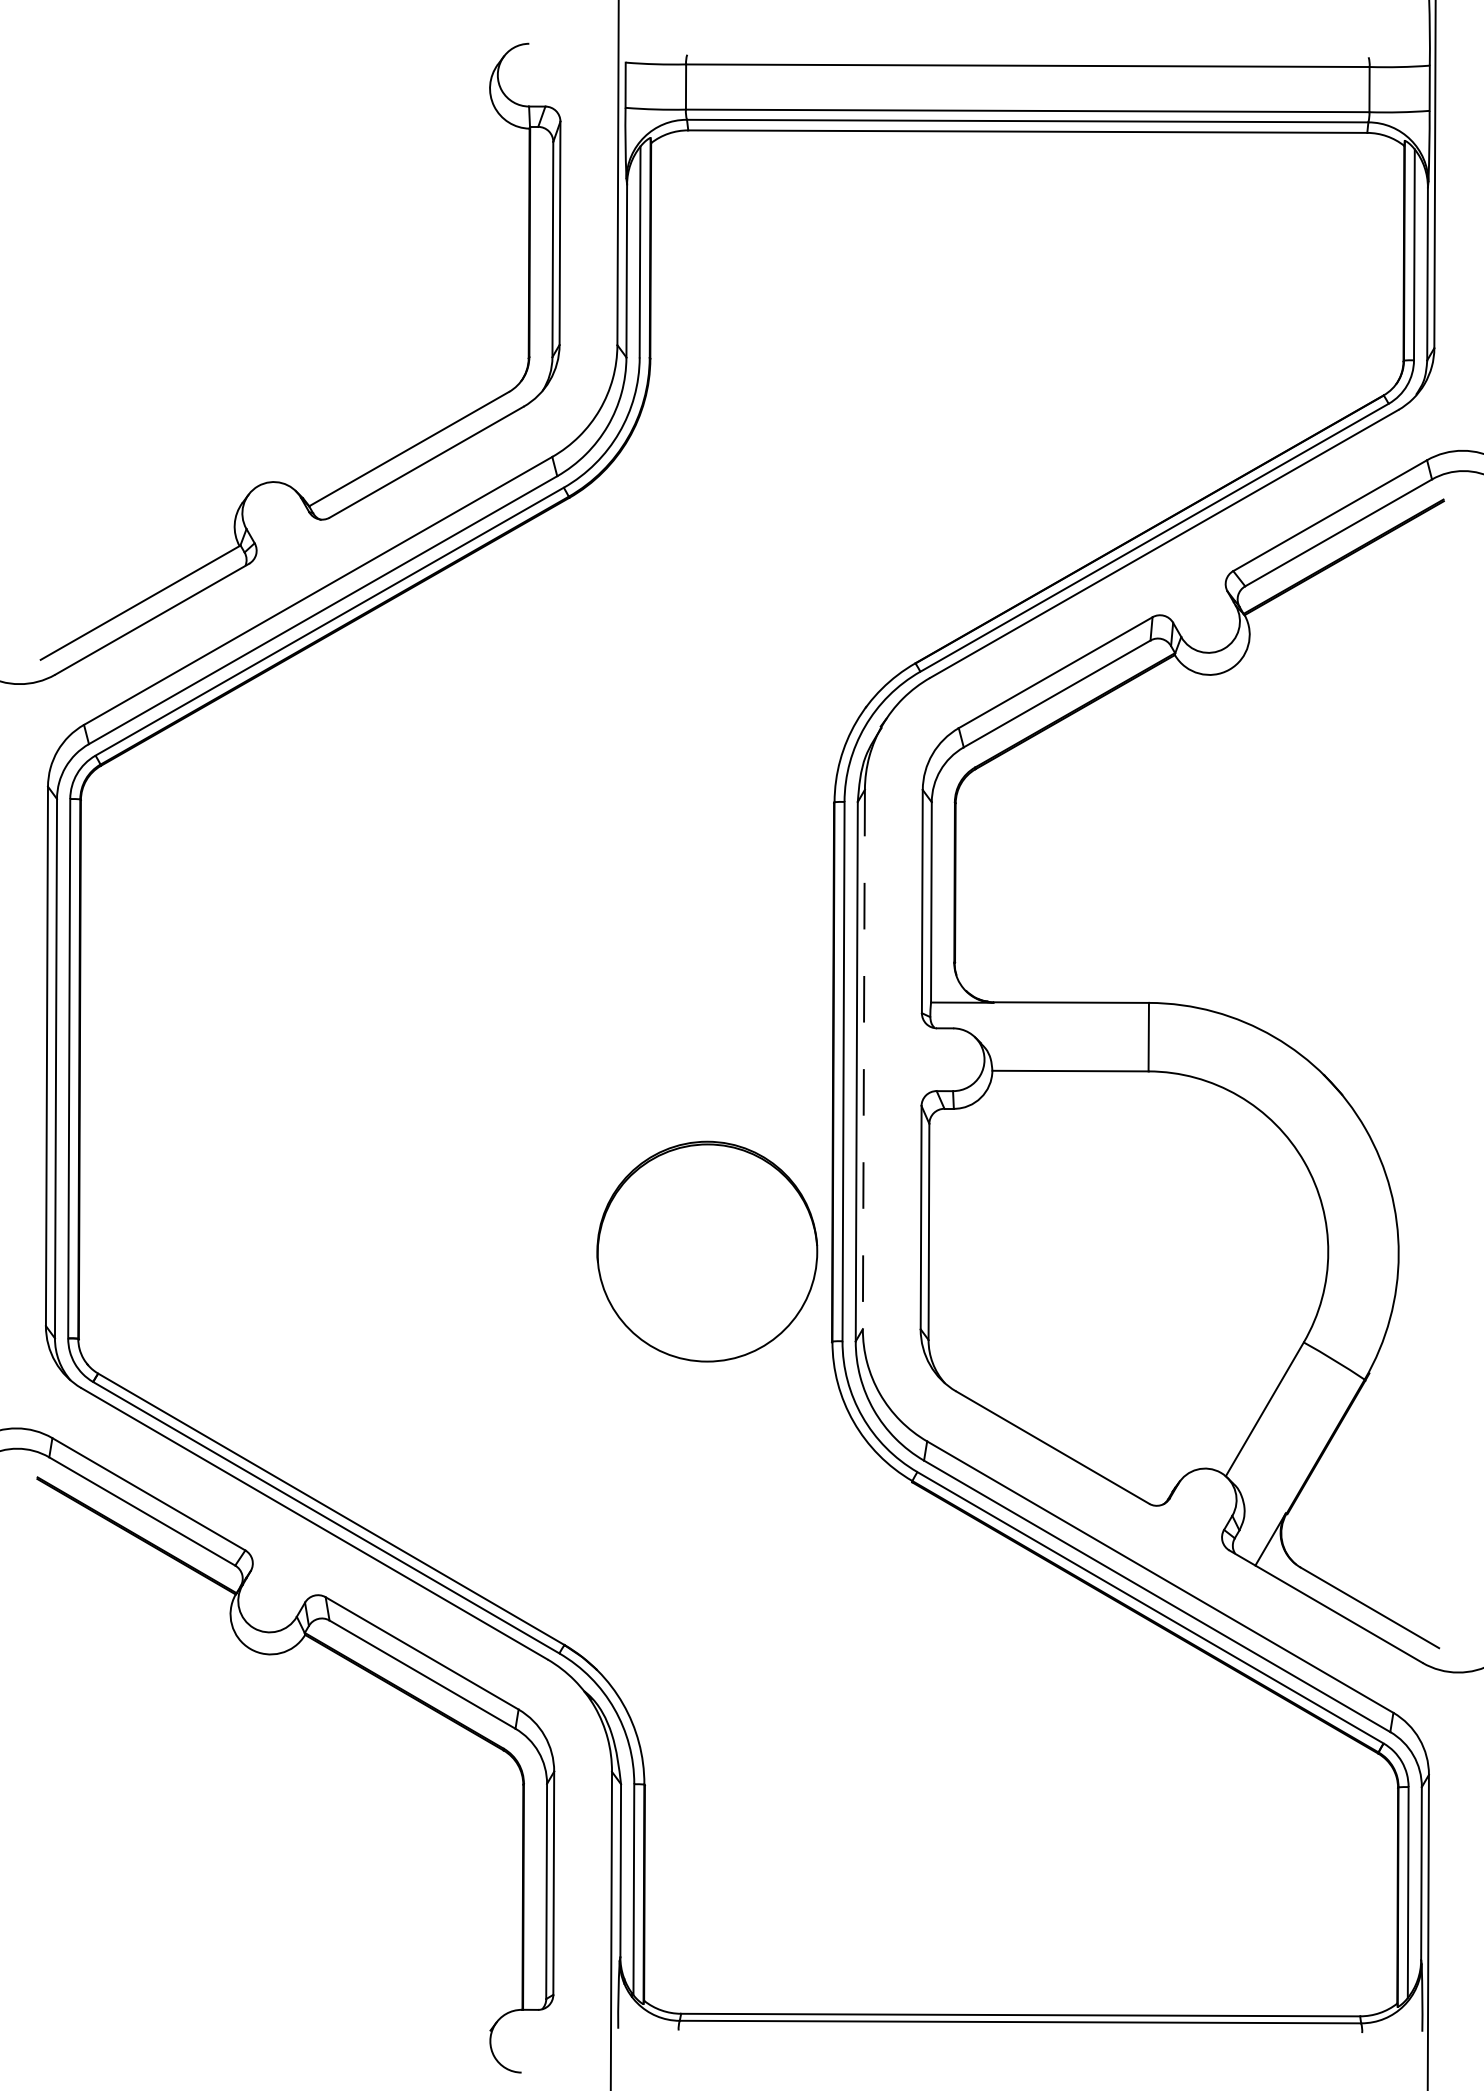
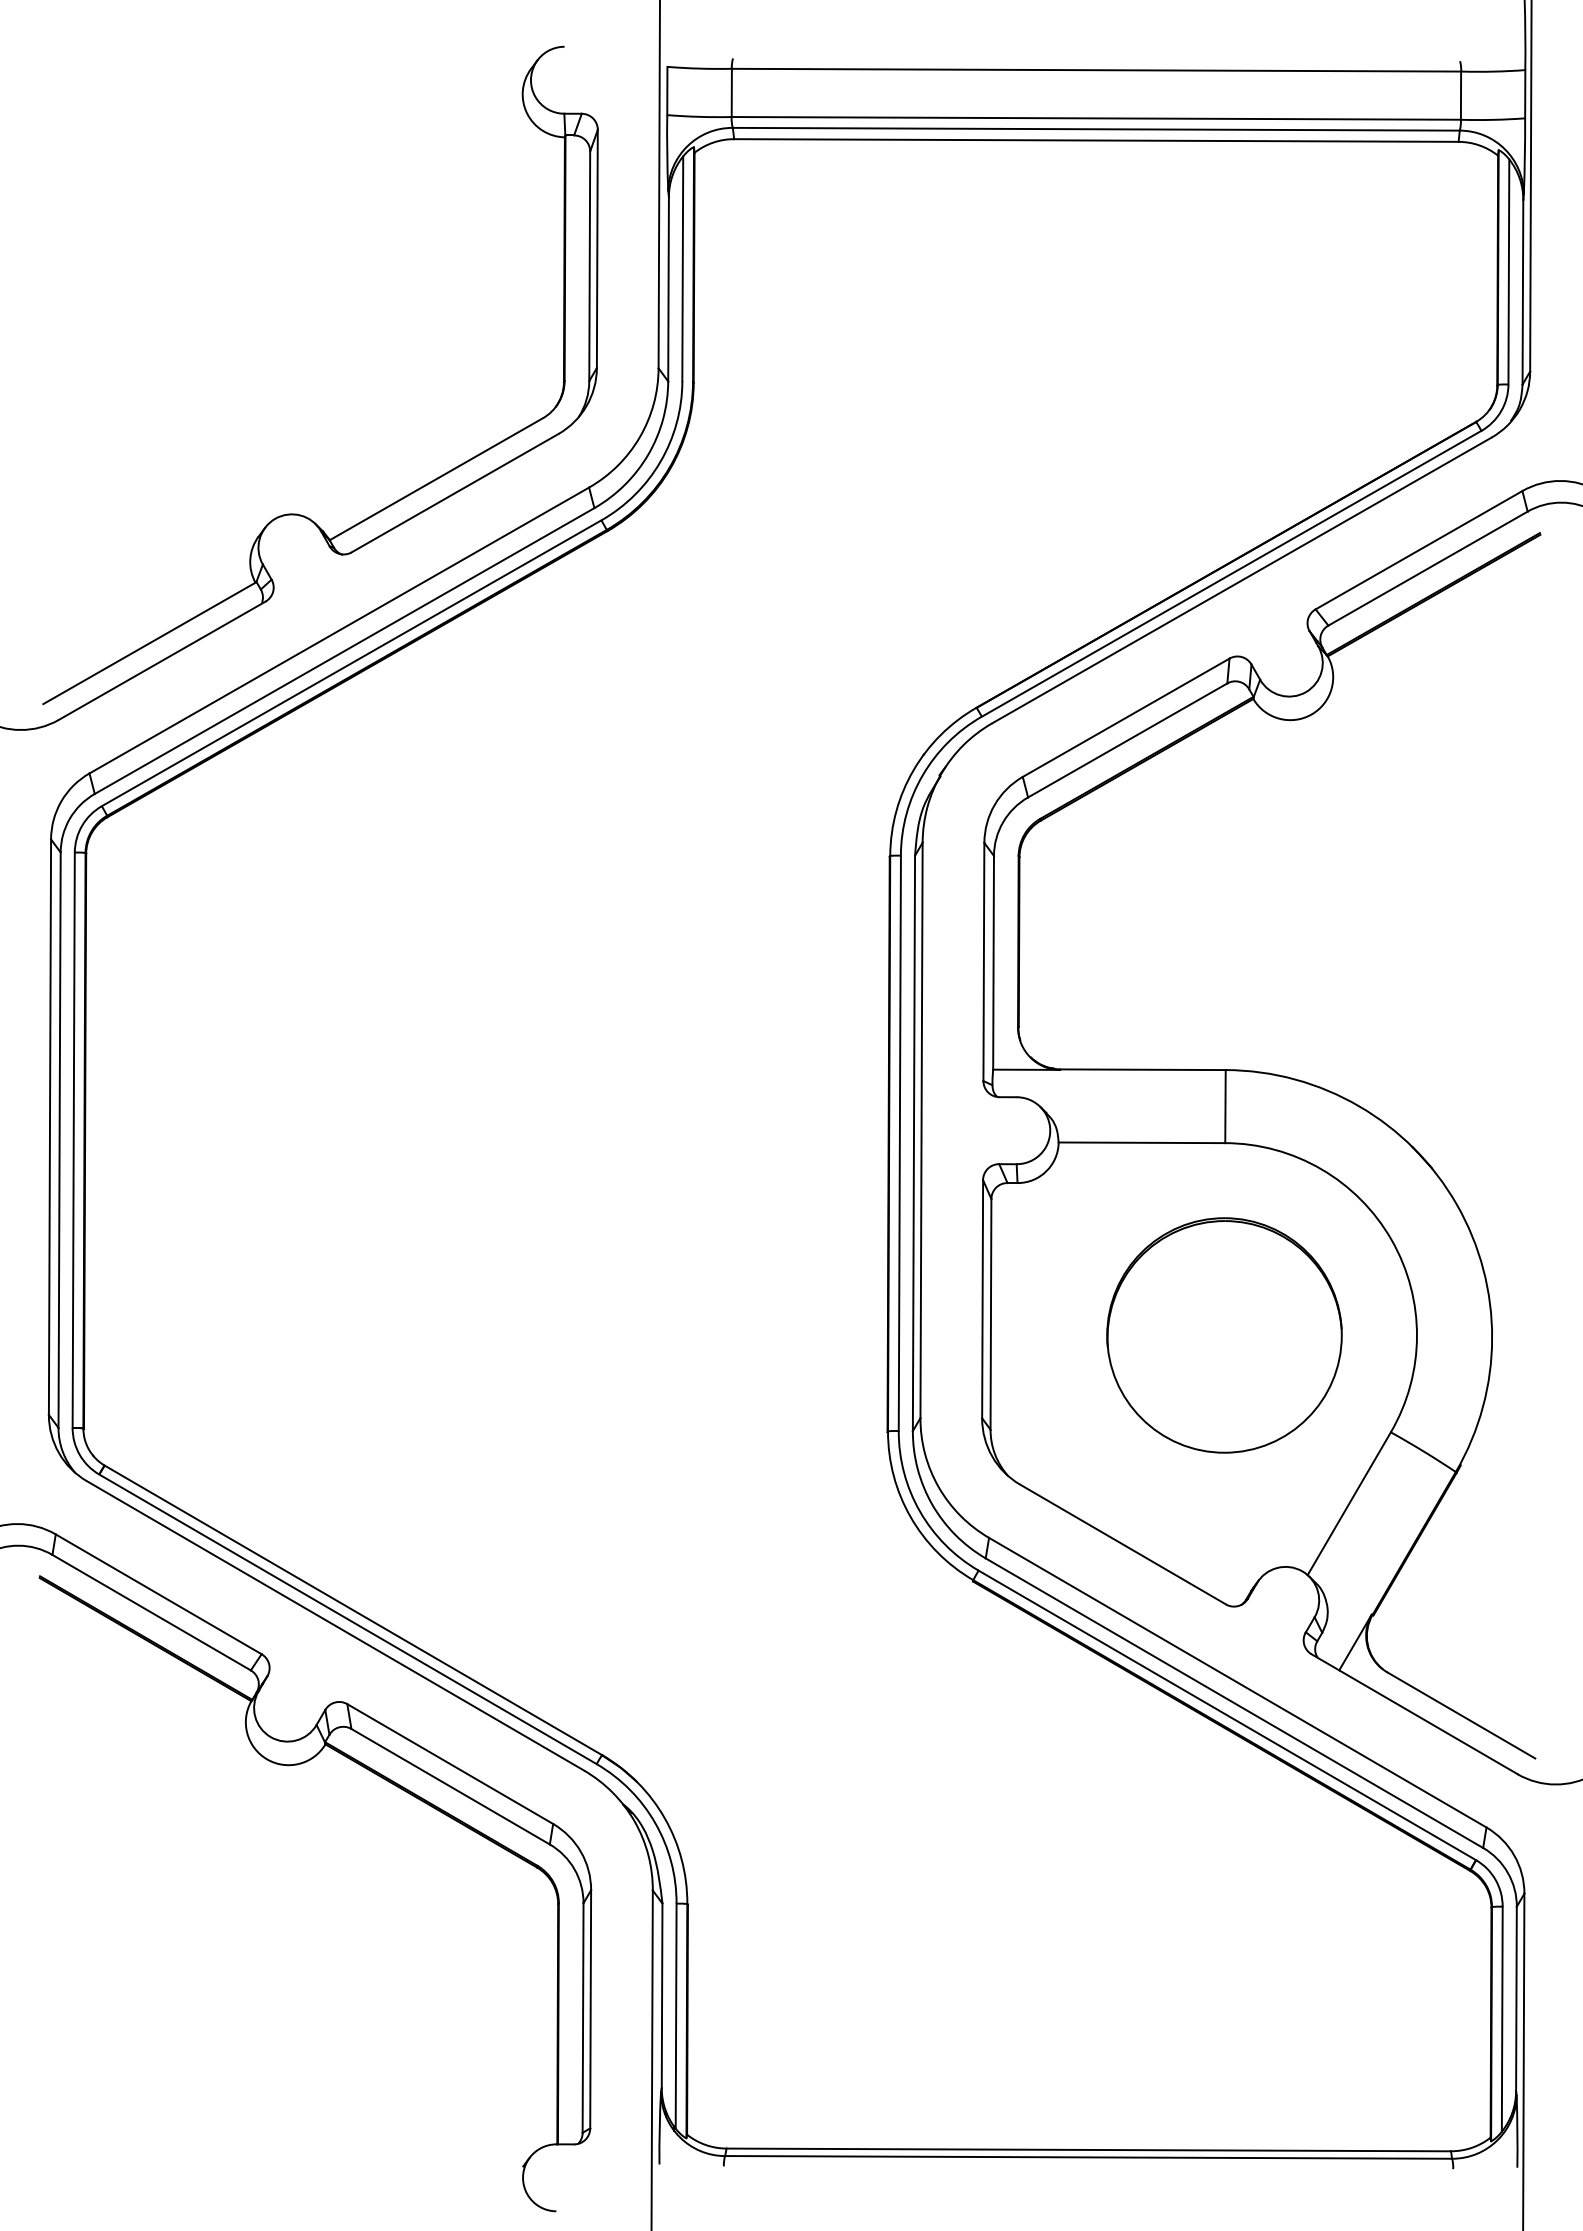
line: (863, 1059) -> (921, 1130), dashed -> solid
part: (707, 1251) -> (1224, 1335), moved

